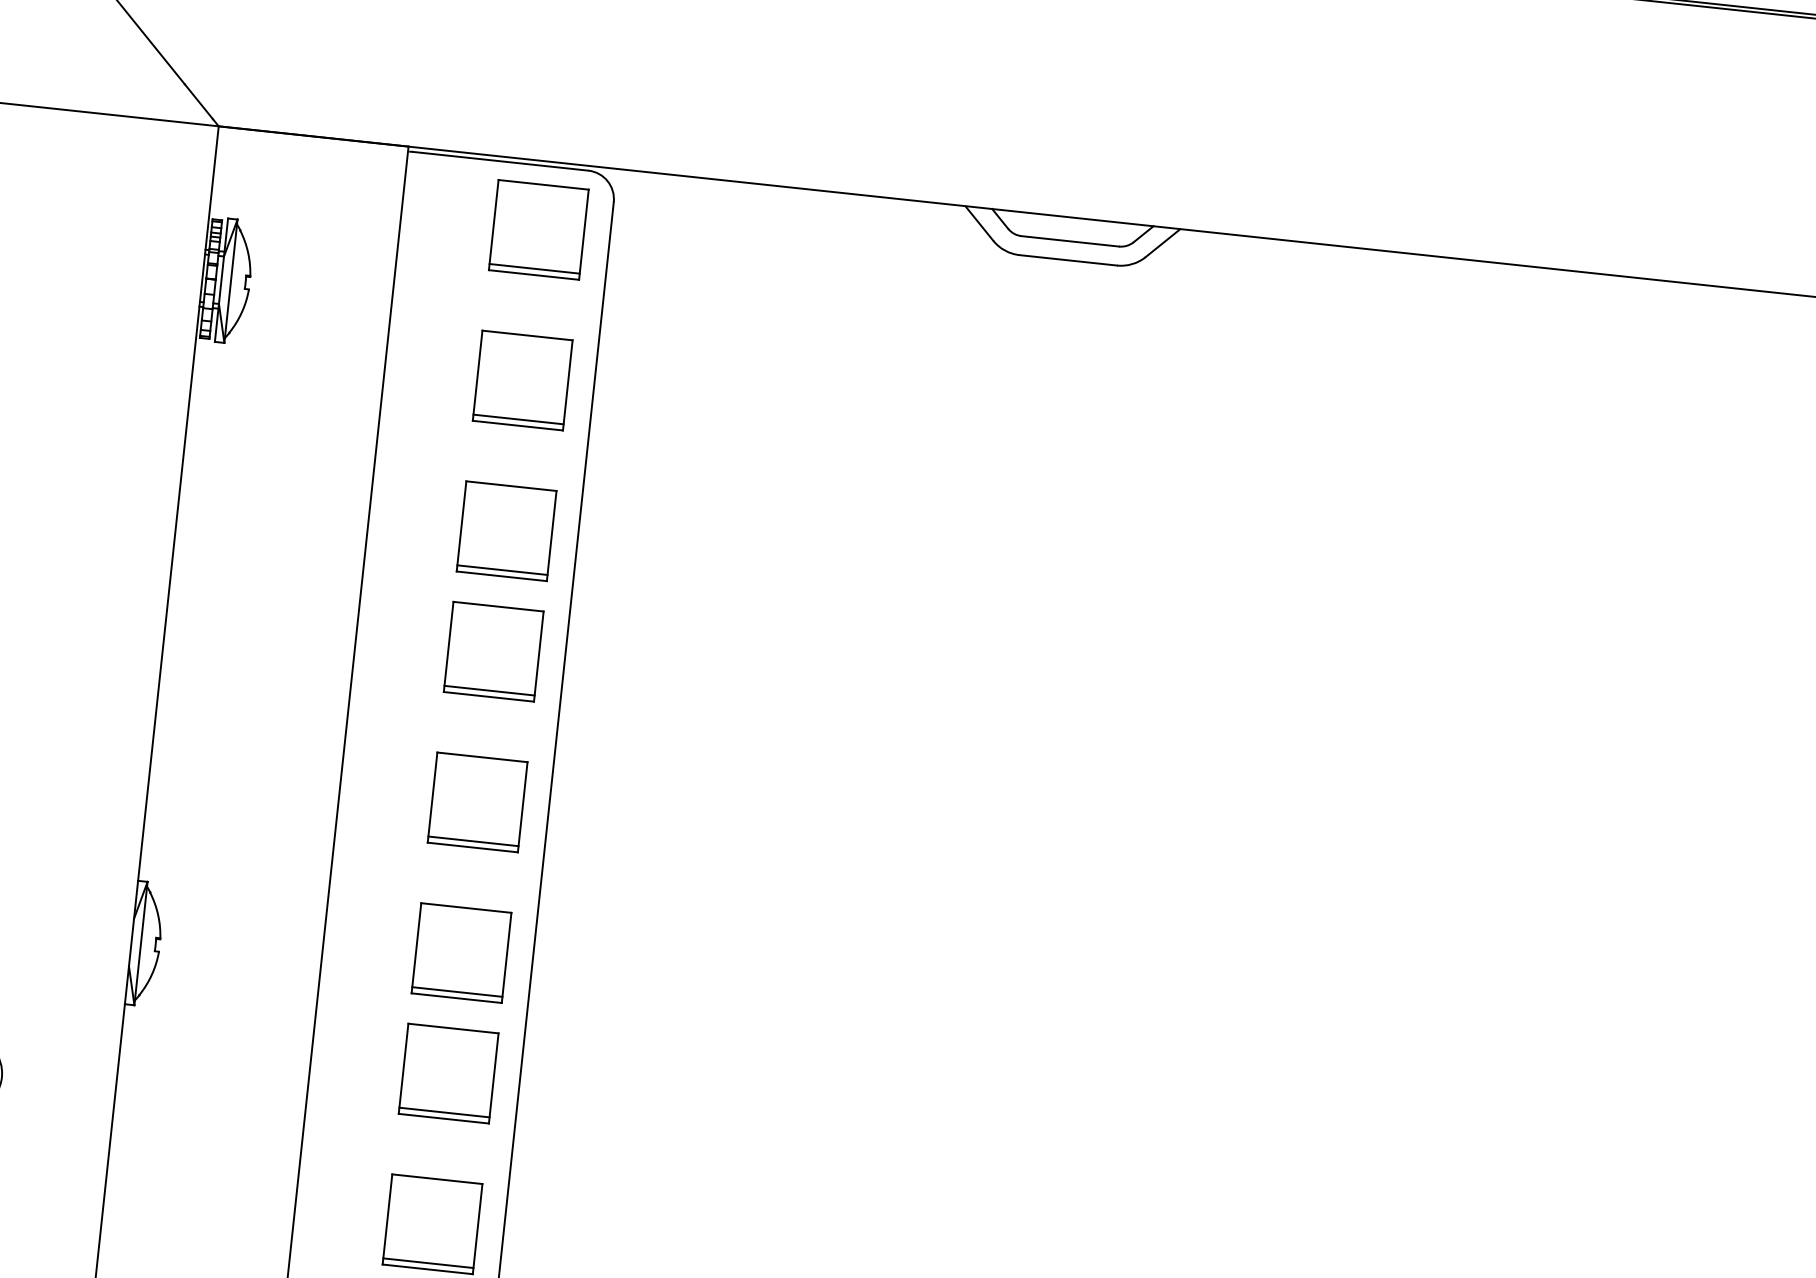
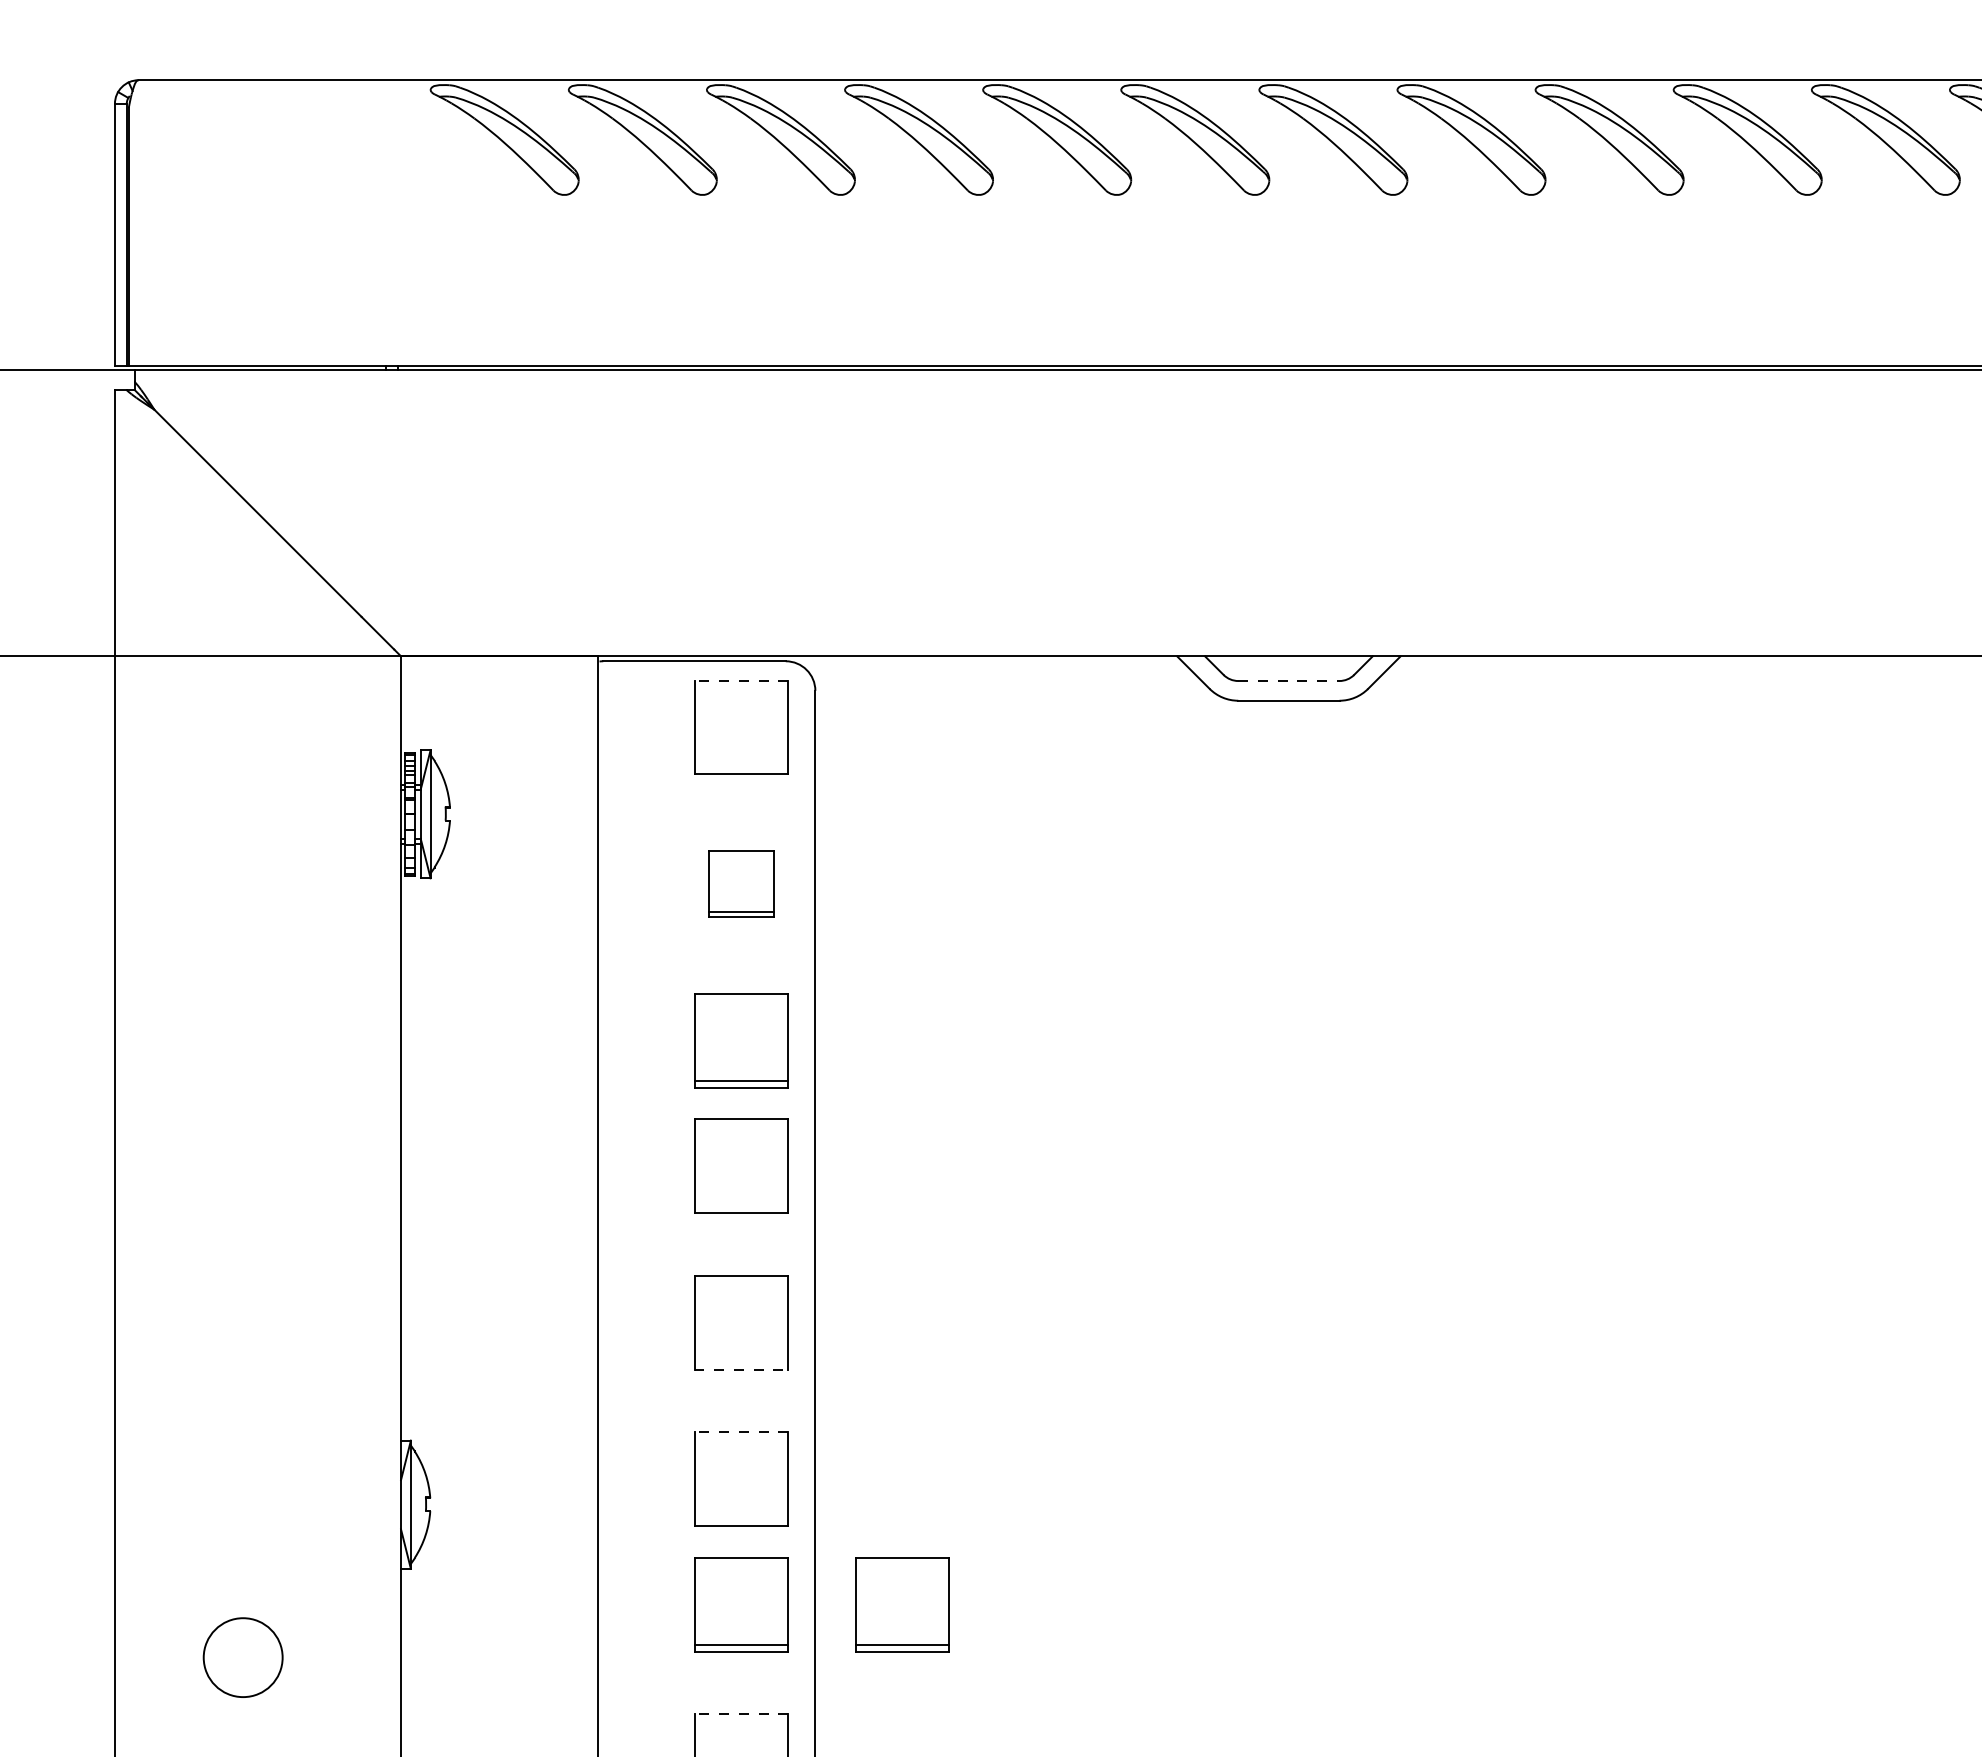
line: (543, 184) -> (741, 680), solid -> dashed
line: (1069, 241) -> (1288, 681), solid -> dashed
line: (534, 269) -> (741, 768), removed
part: (522, 379) -> (741, 883), size x0.7
line: (489, 690) -> (741, 1206), removed
line: (473, 841) -> (741, 1363), removed
line: (472, 847) -> (741, 1369), solid -> dashed
line: (466, 908) -> (741, 1432), solid -> dashed
line: (457, 991) -> (741, 1519), removed
part: (603, 1090) -> (902, 1604), added
line: (437, 1179) -> (741, 1714), solid -> dashed

